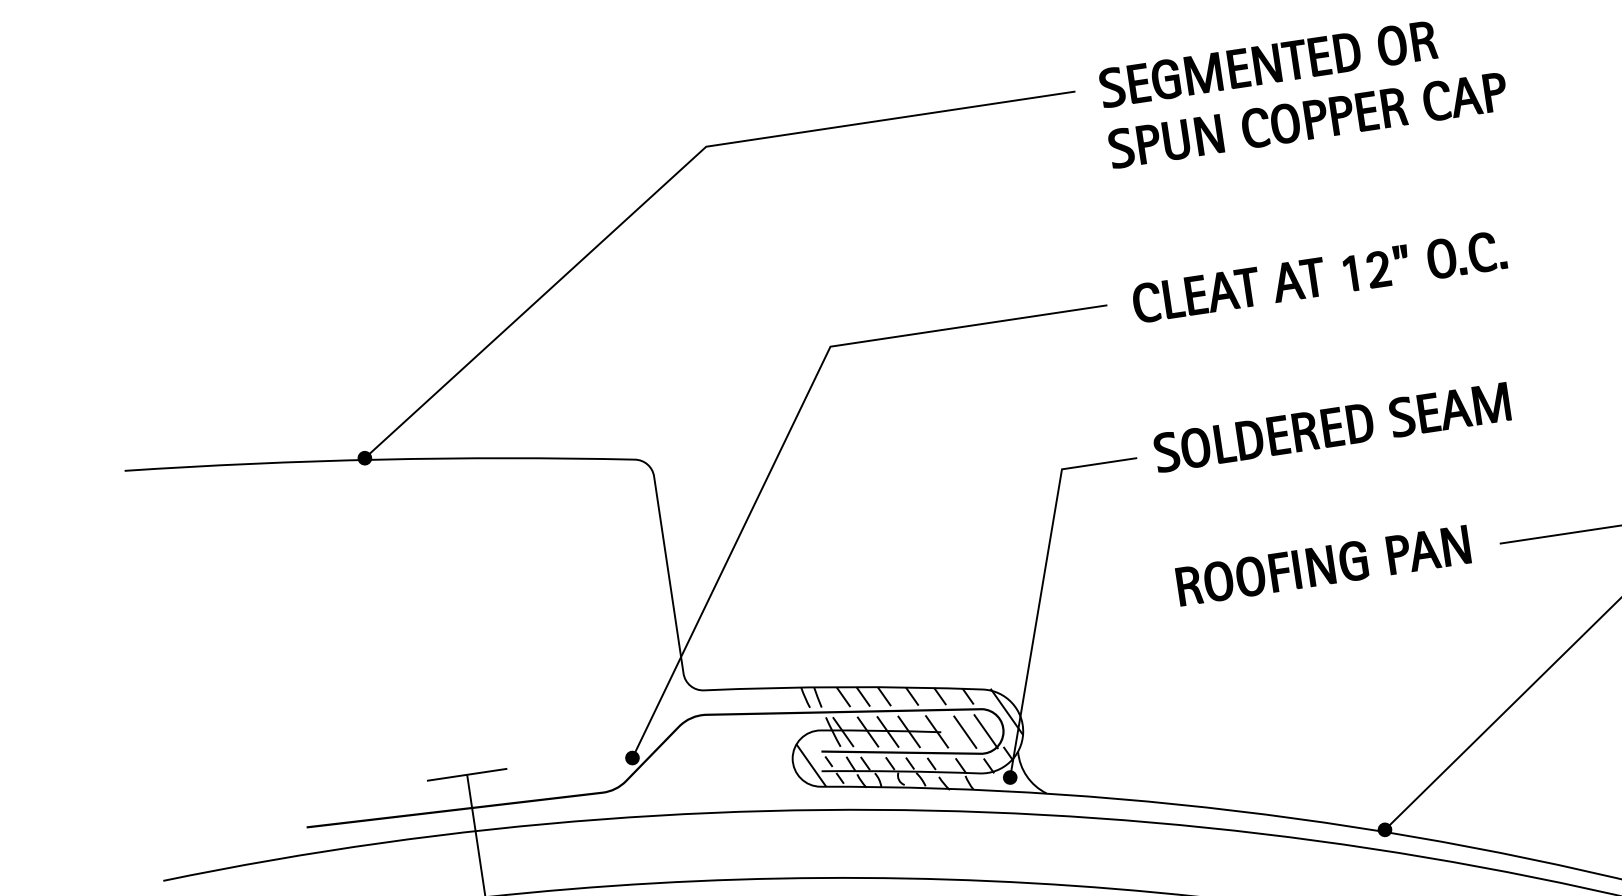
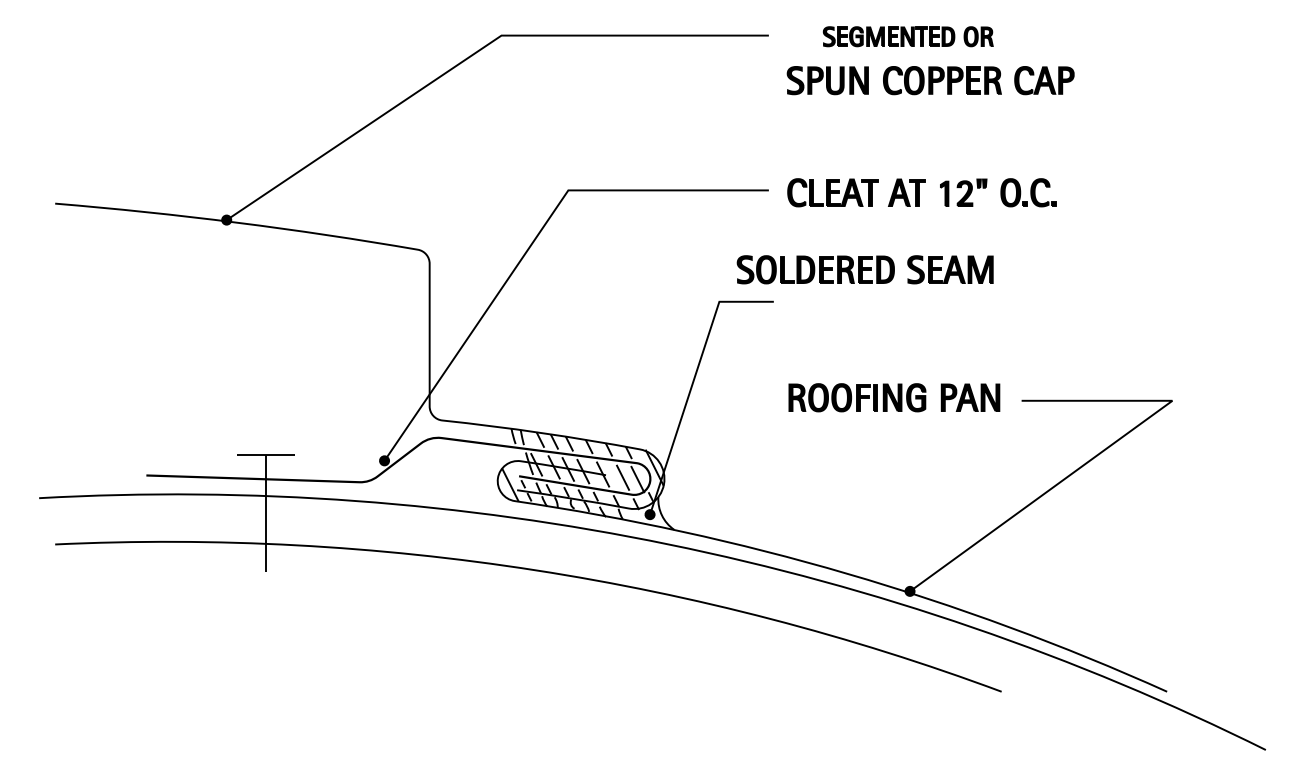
part: (1266, 64) -> (907, 36), size x0.7
part: (1331, 427) -> (864, 269), moved

